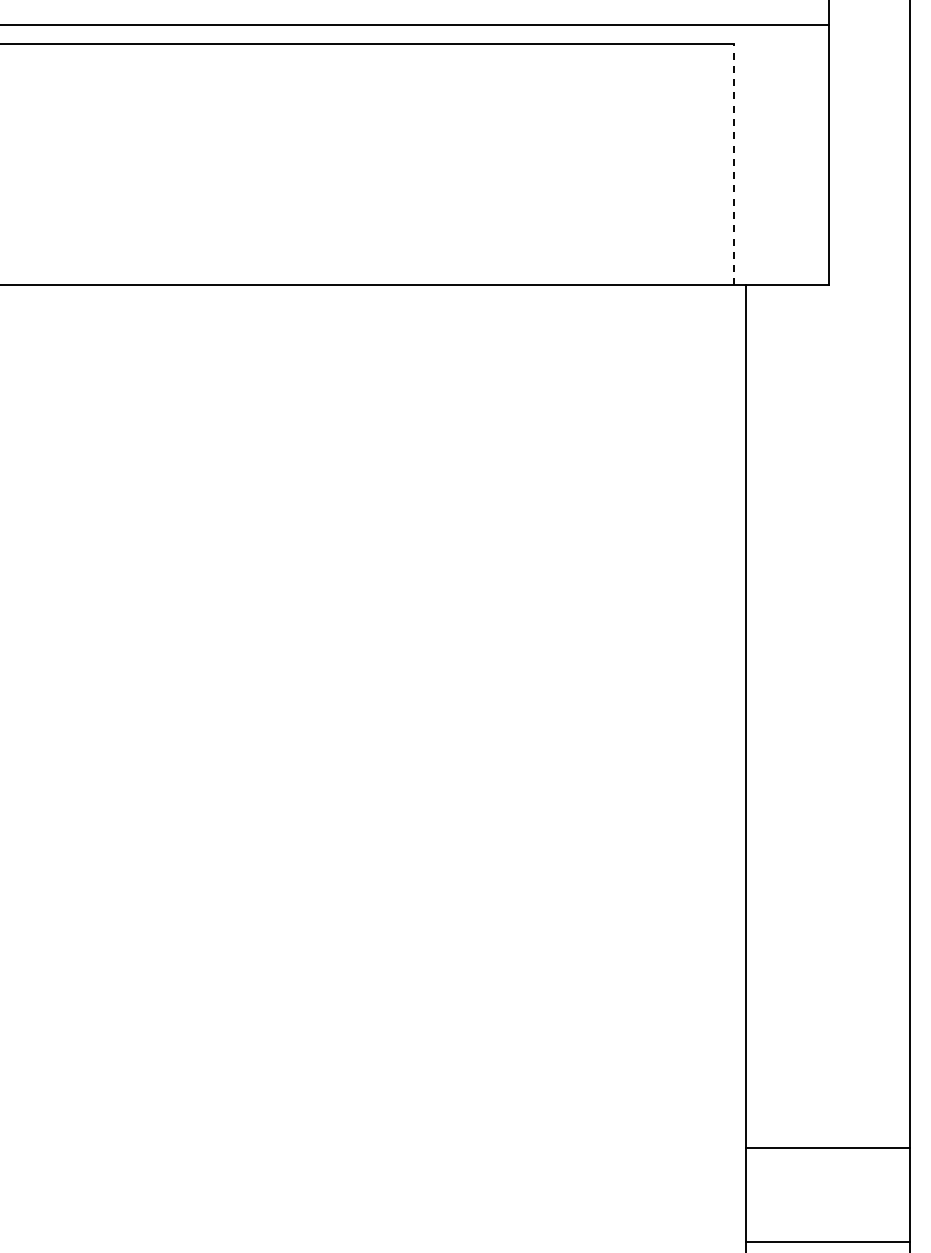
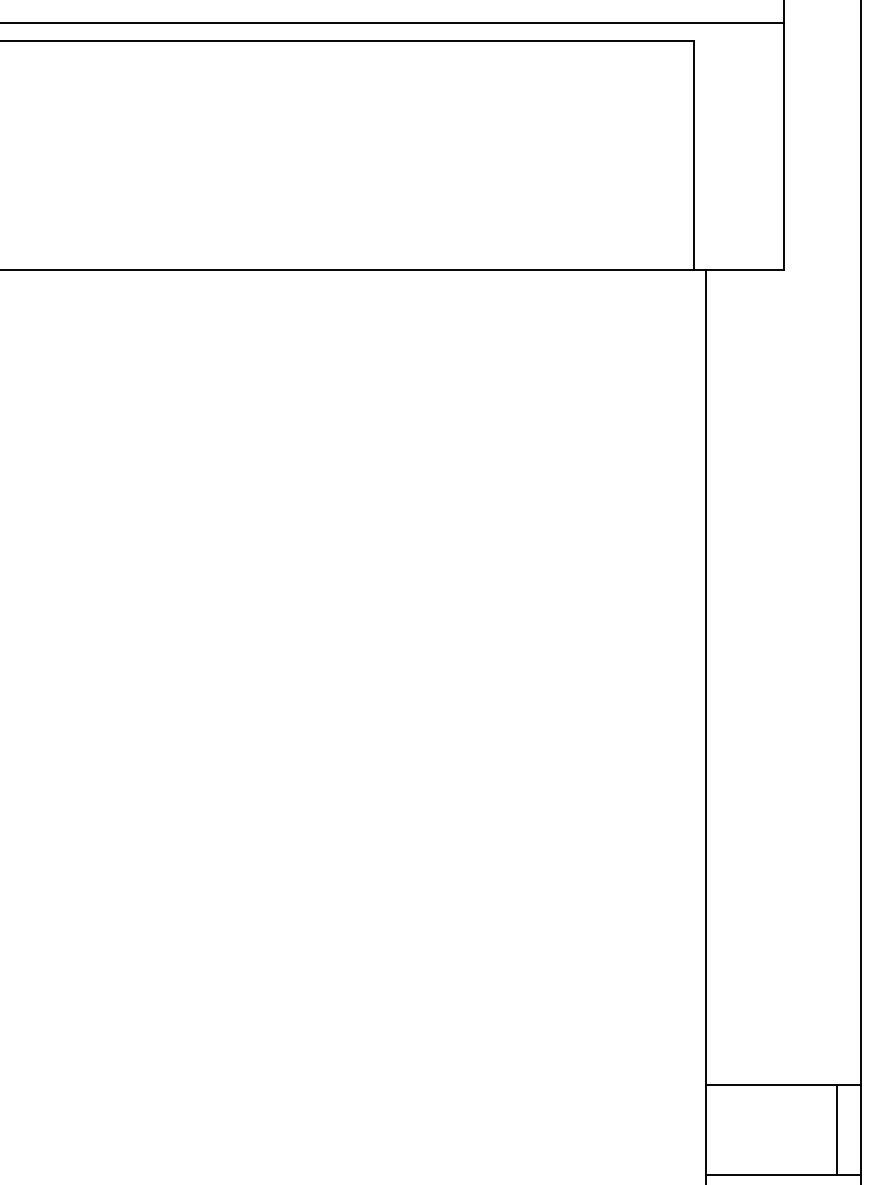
line: (733, 164) -> (694, 155), dashed -> solid
line: (884, 1194) -> (836, 1129), added

